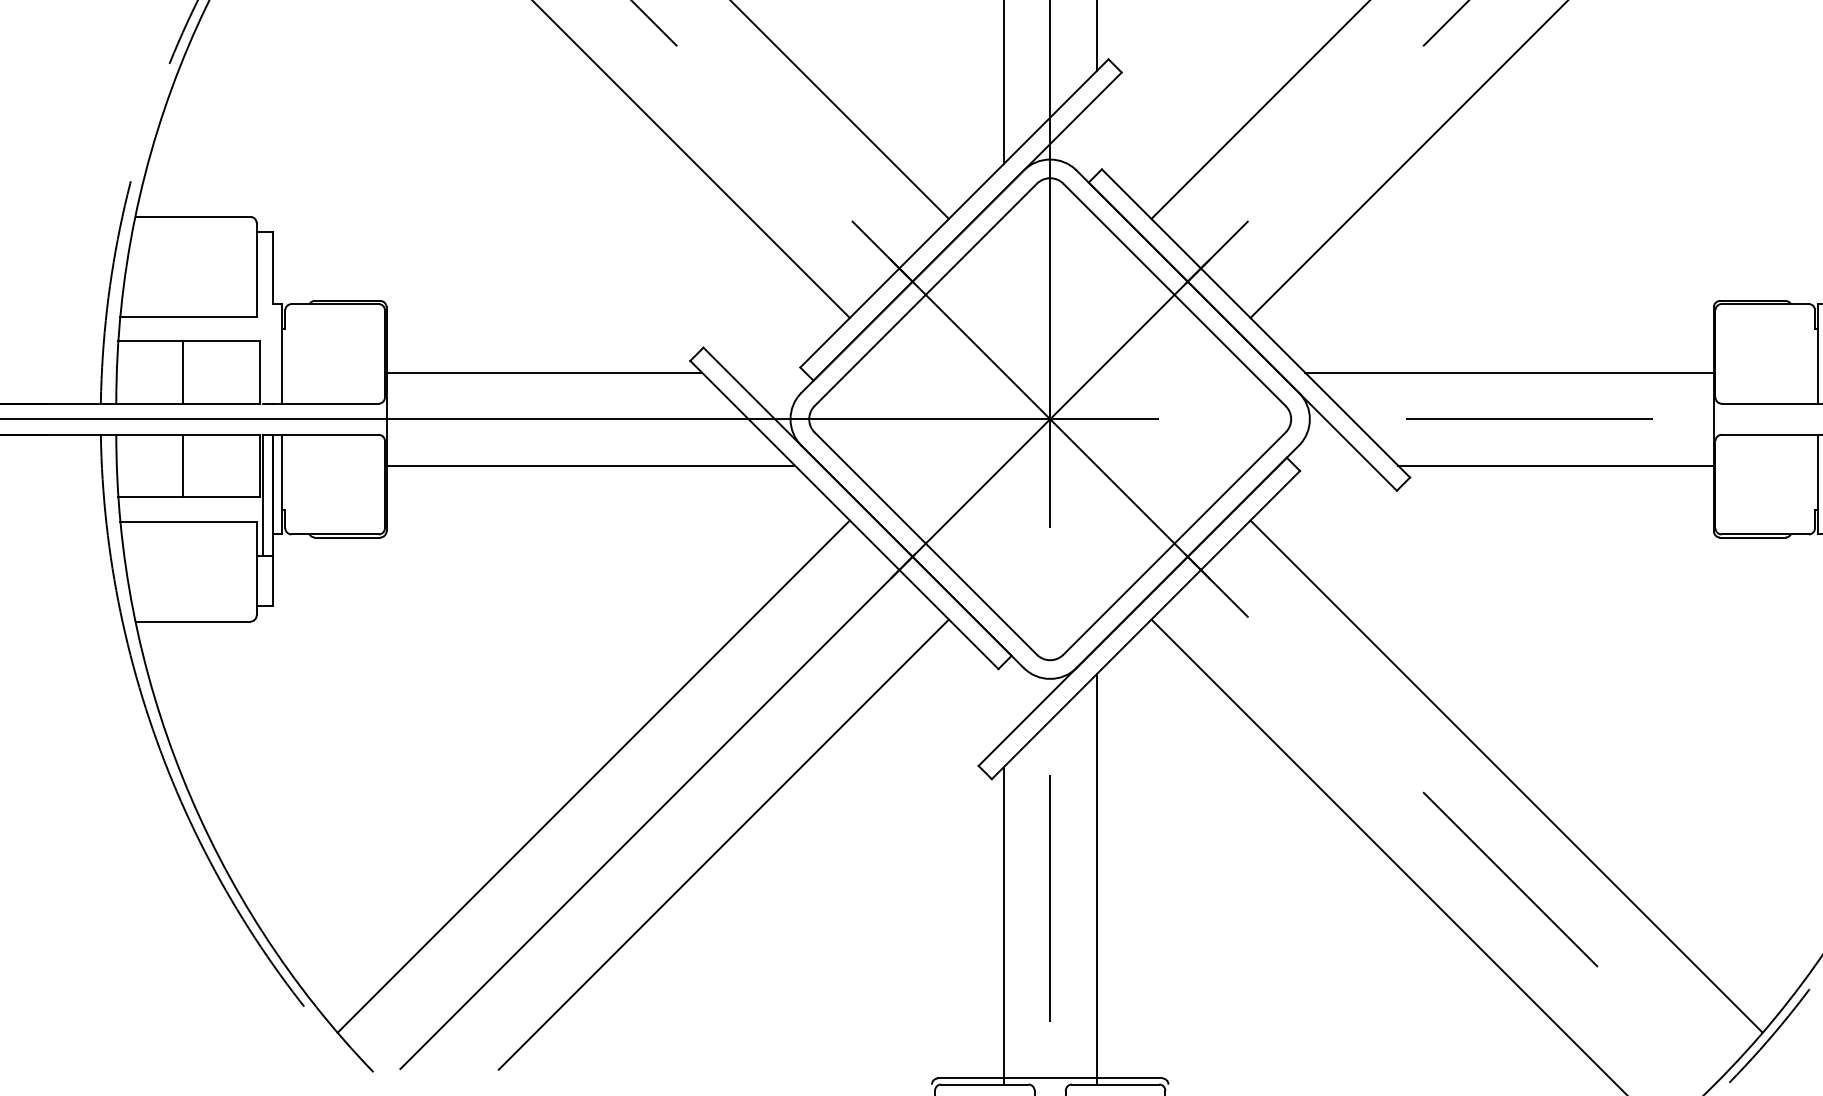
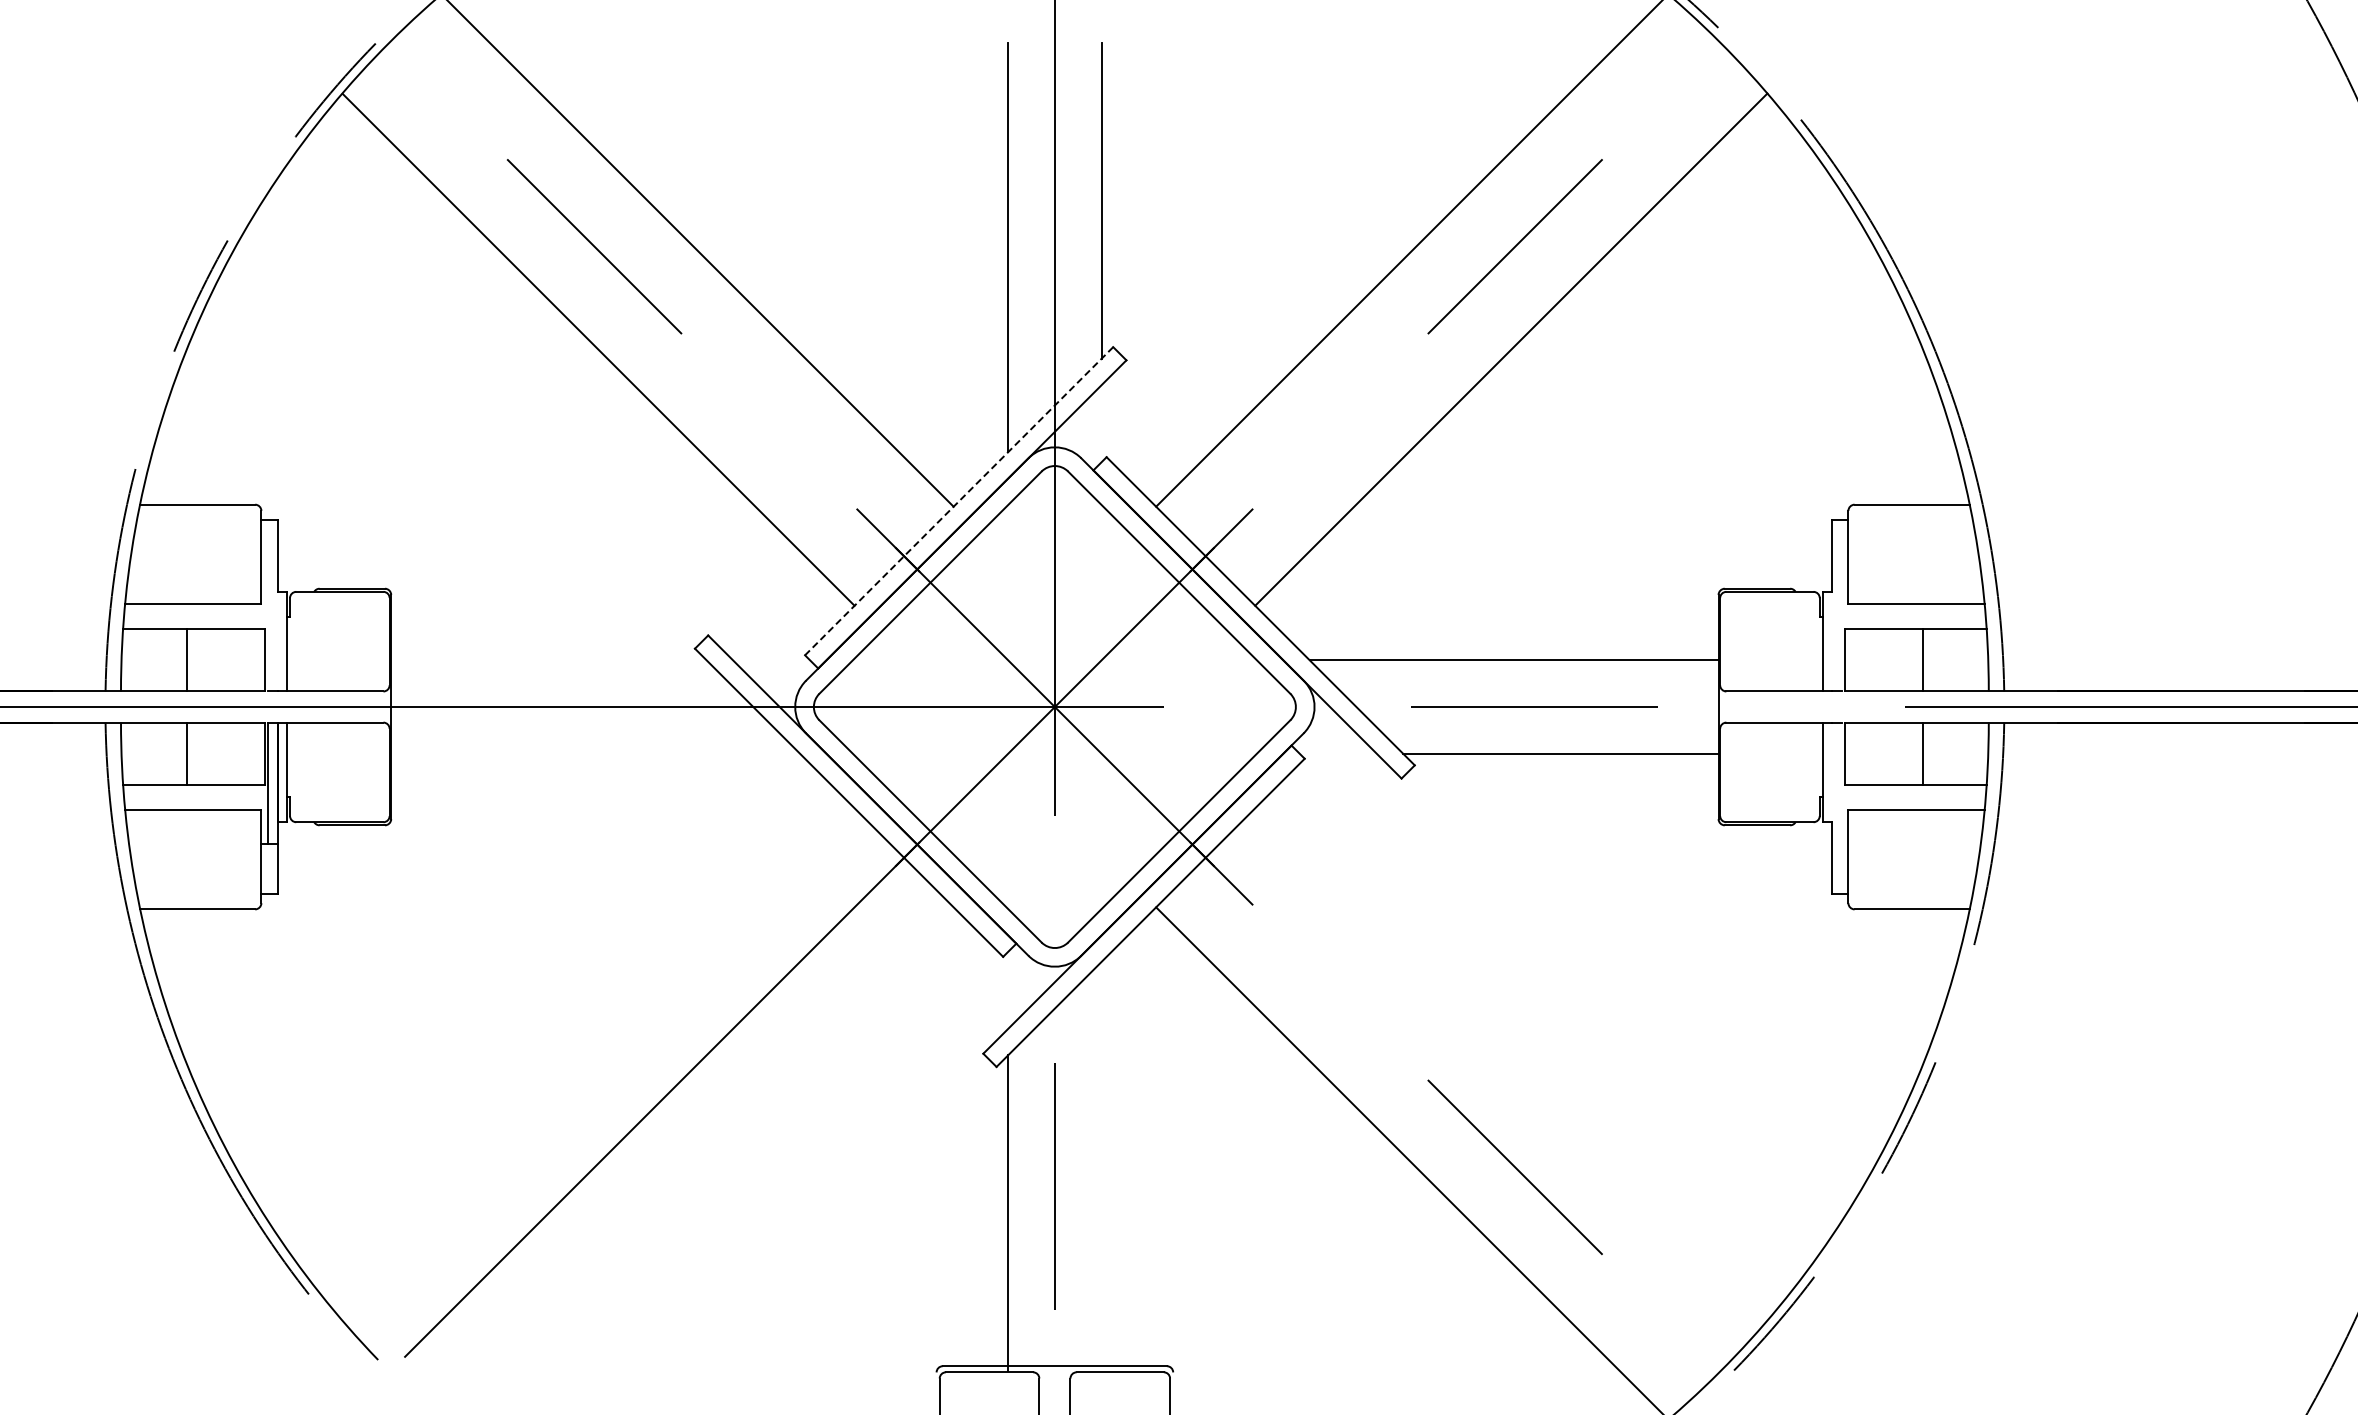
line: (954, 213) -> (959, 501), solid -> dashed
line: (543, 372) -> (548, 660), removed
line: (590, 465) -> (595, 753), removed
line: (1505, 775) -> (1510, 1063), removed
line: (593, 776) -> (598, 1064), removed
line: (723, 844) -> (728, 1132), removed
line: (1096, 877) -> (1101, 1165), removed

